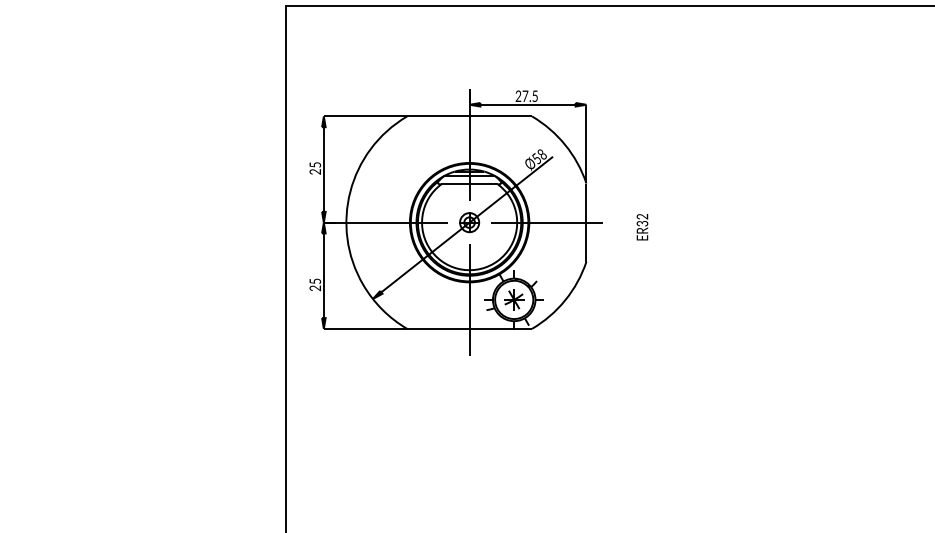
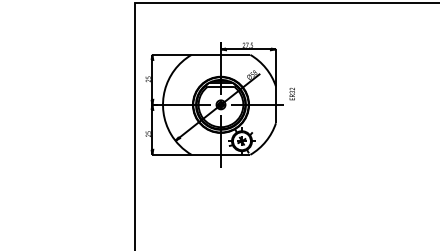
text: (640, 226) -> (291, 93), moved

